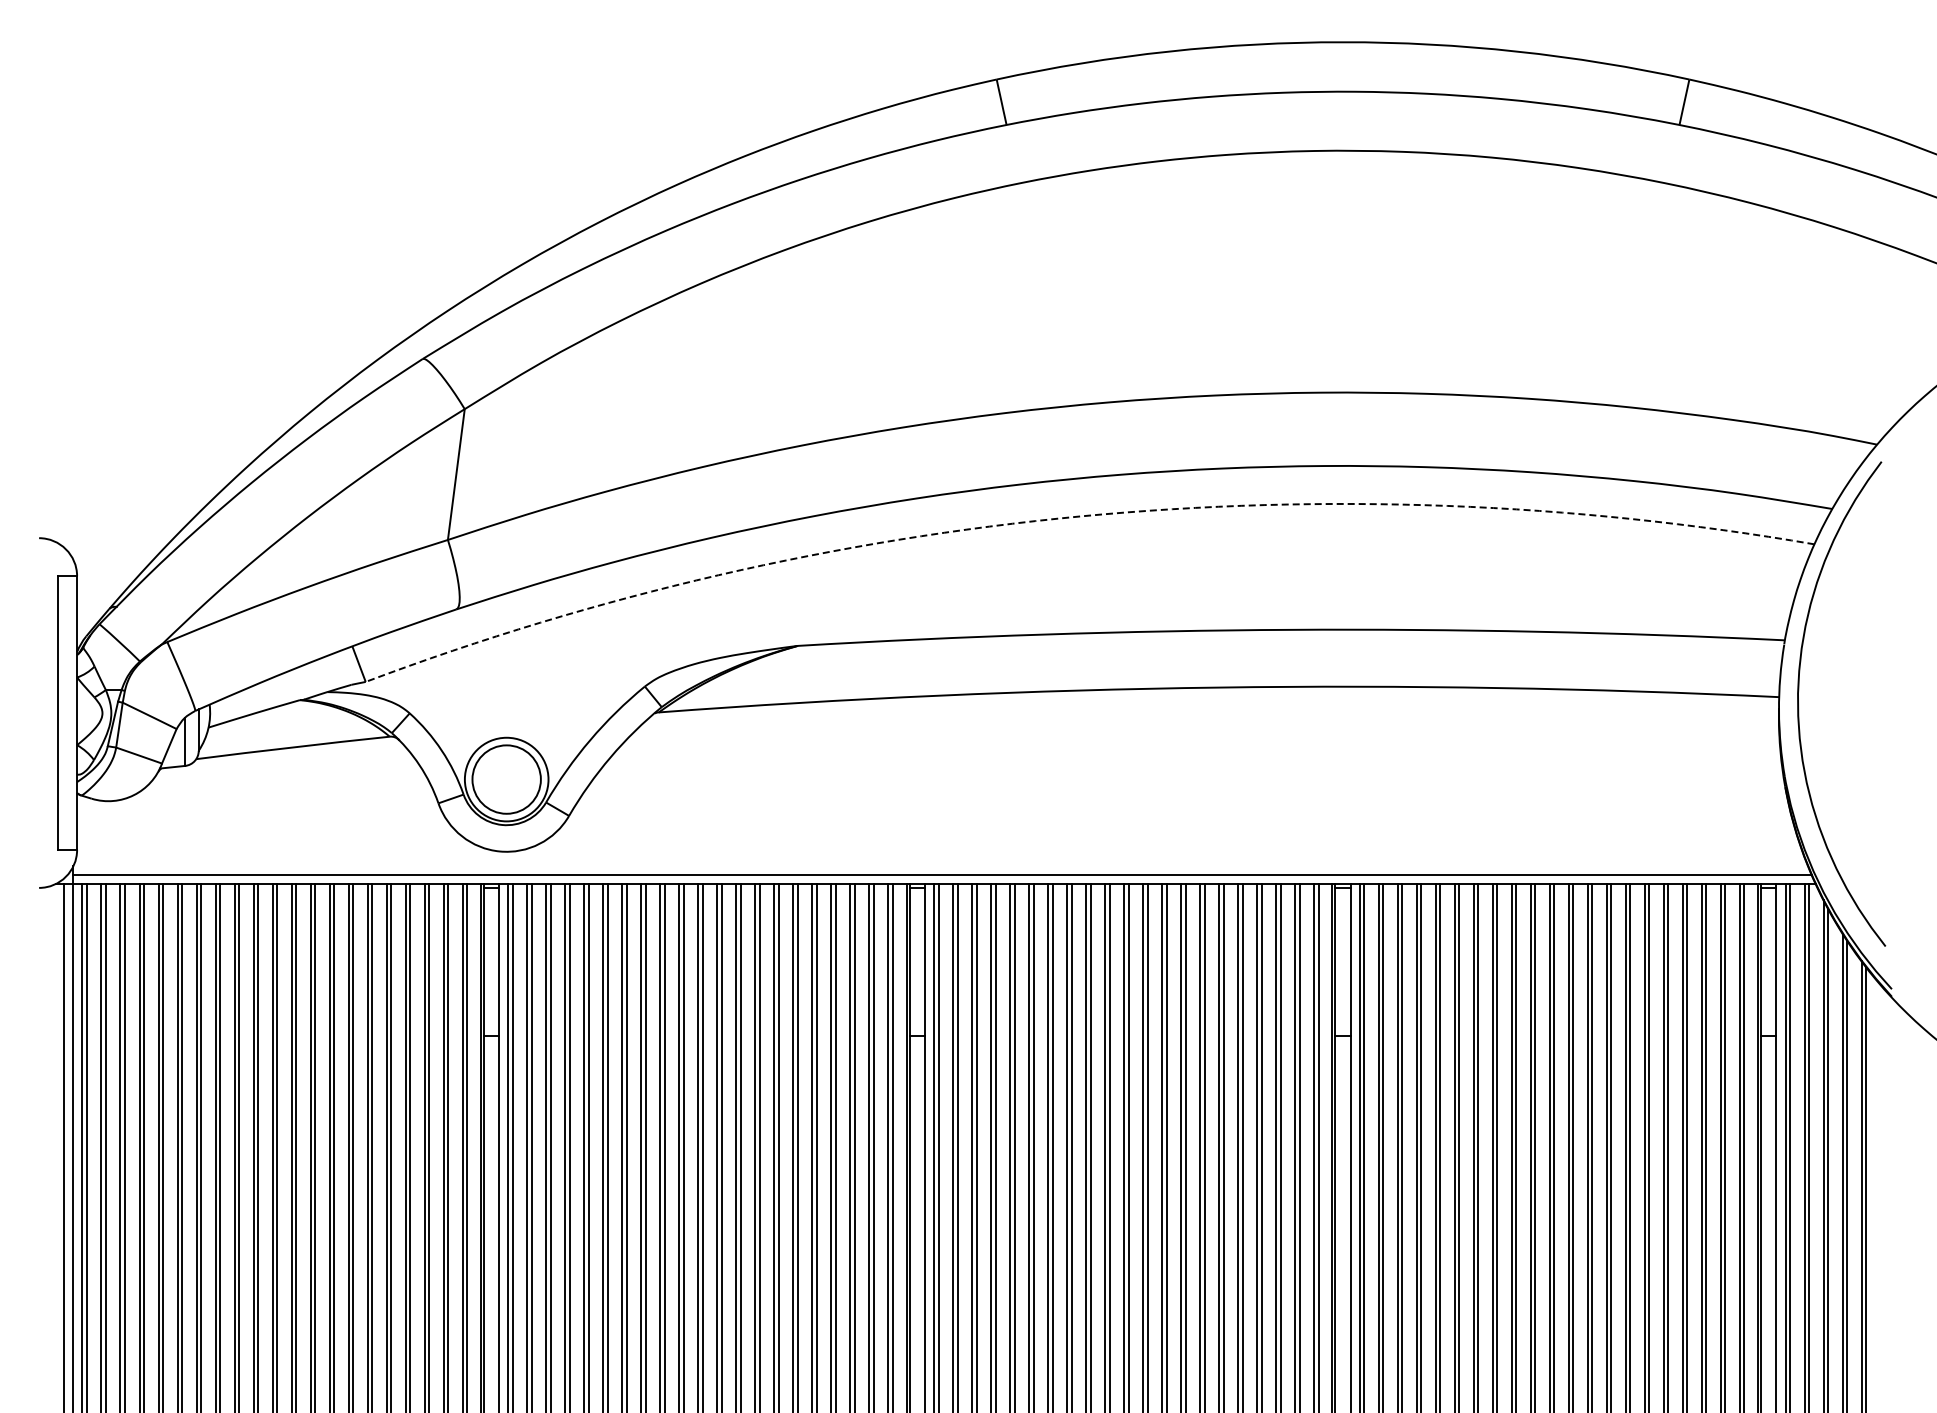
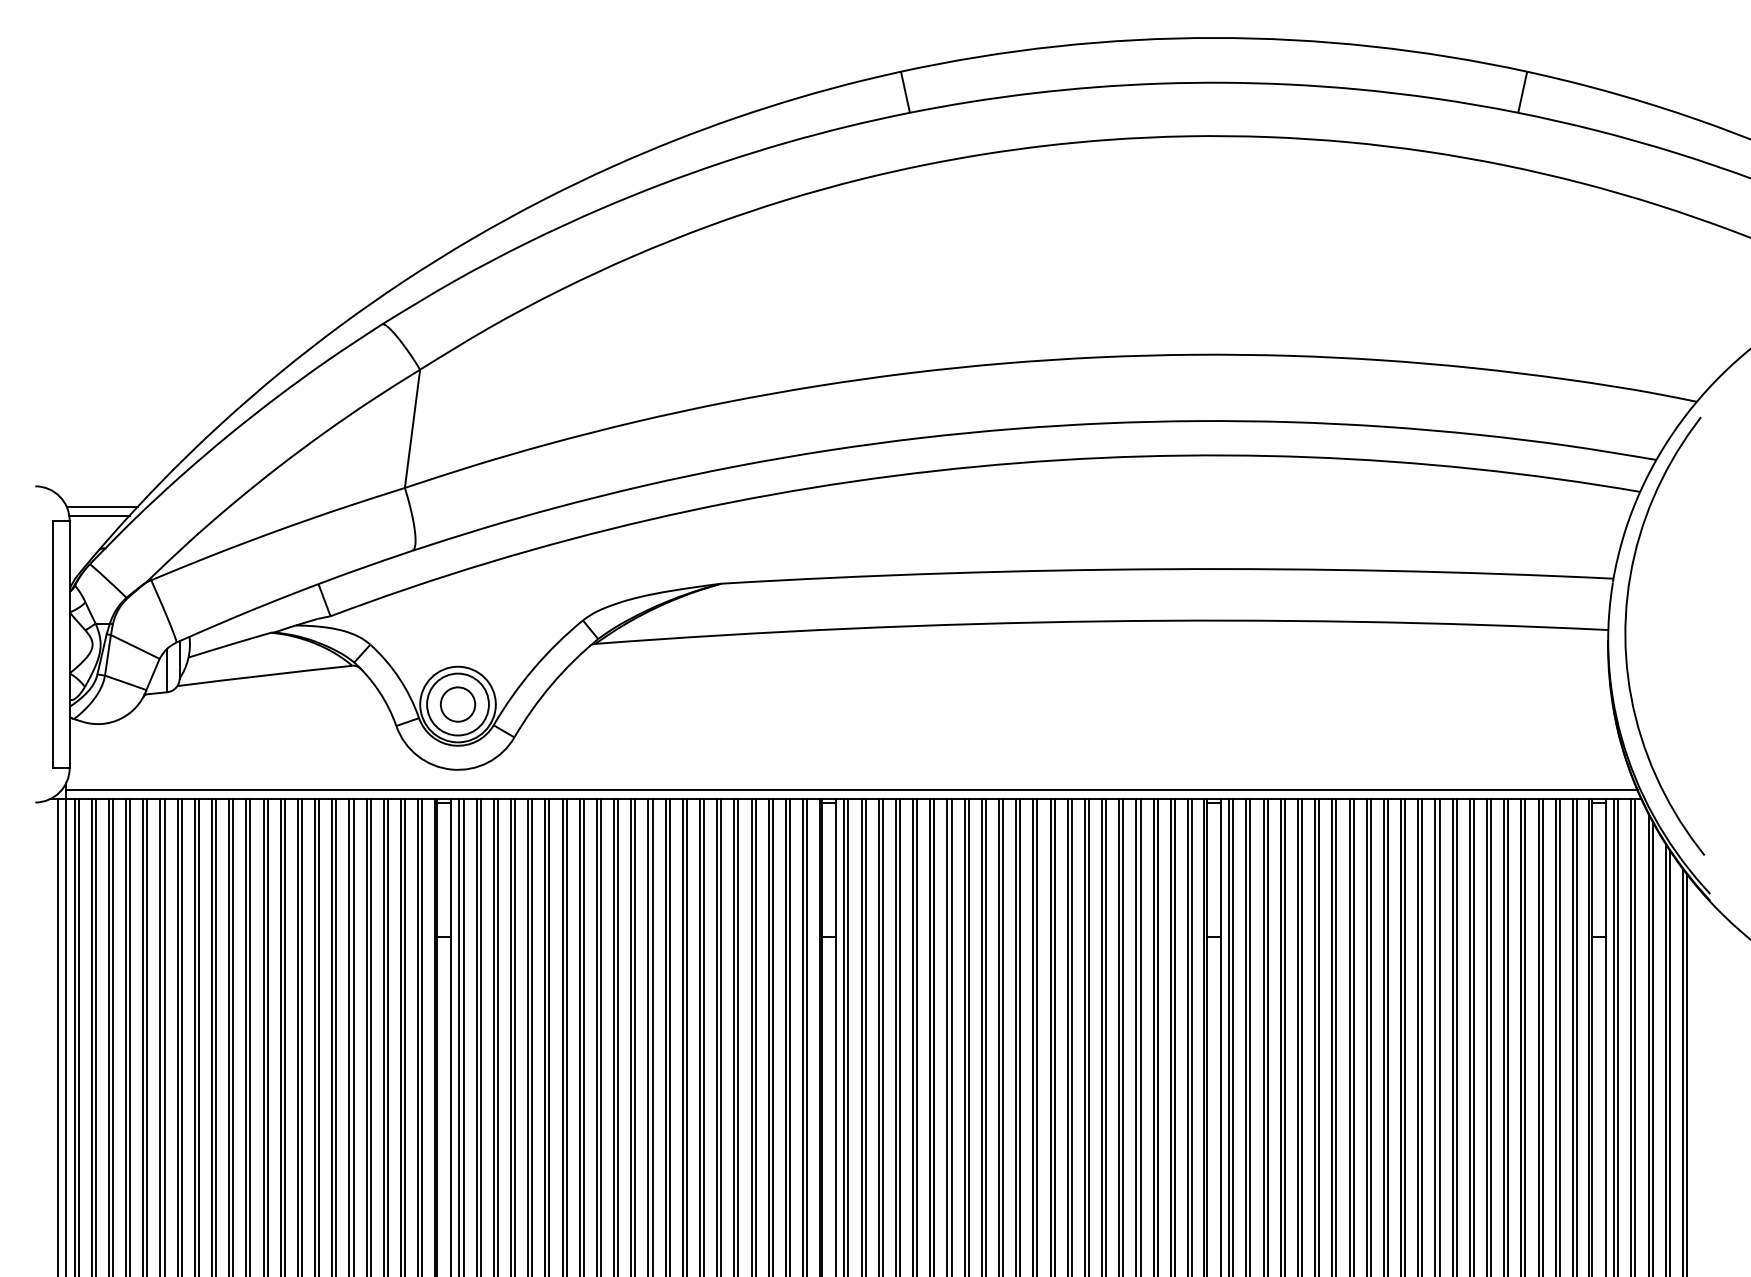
arc: (1080, 516) -> (976, 466), dashed -> solid
line: (112, 560) -> (101, 506), added
line: (109, 570) -> (98, 515), added
circle: (506, 779) -> (457, 704), added

